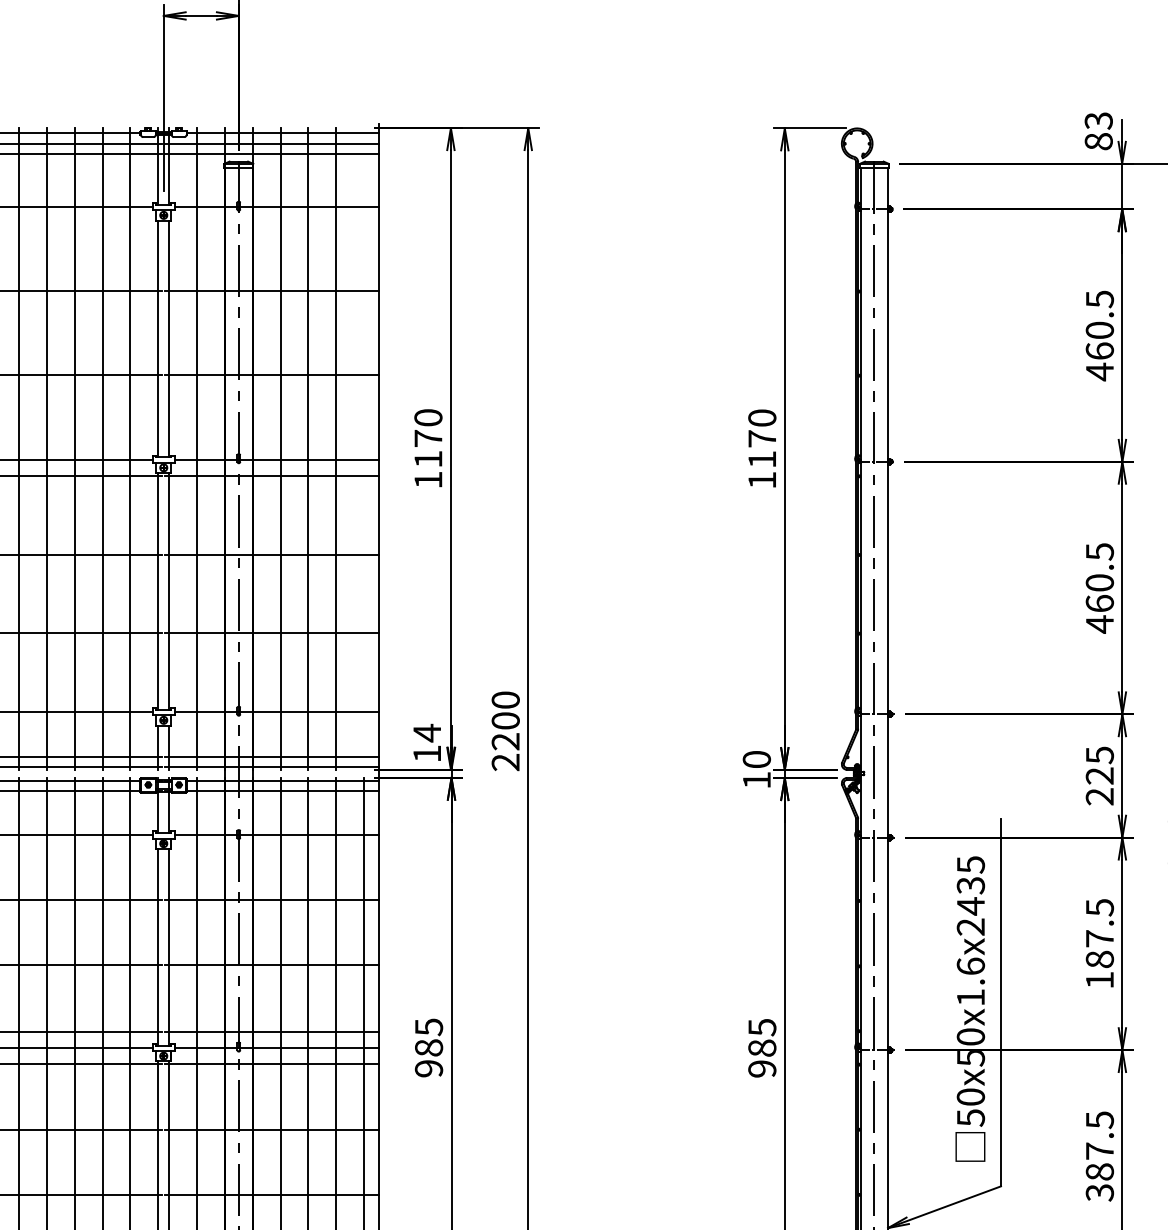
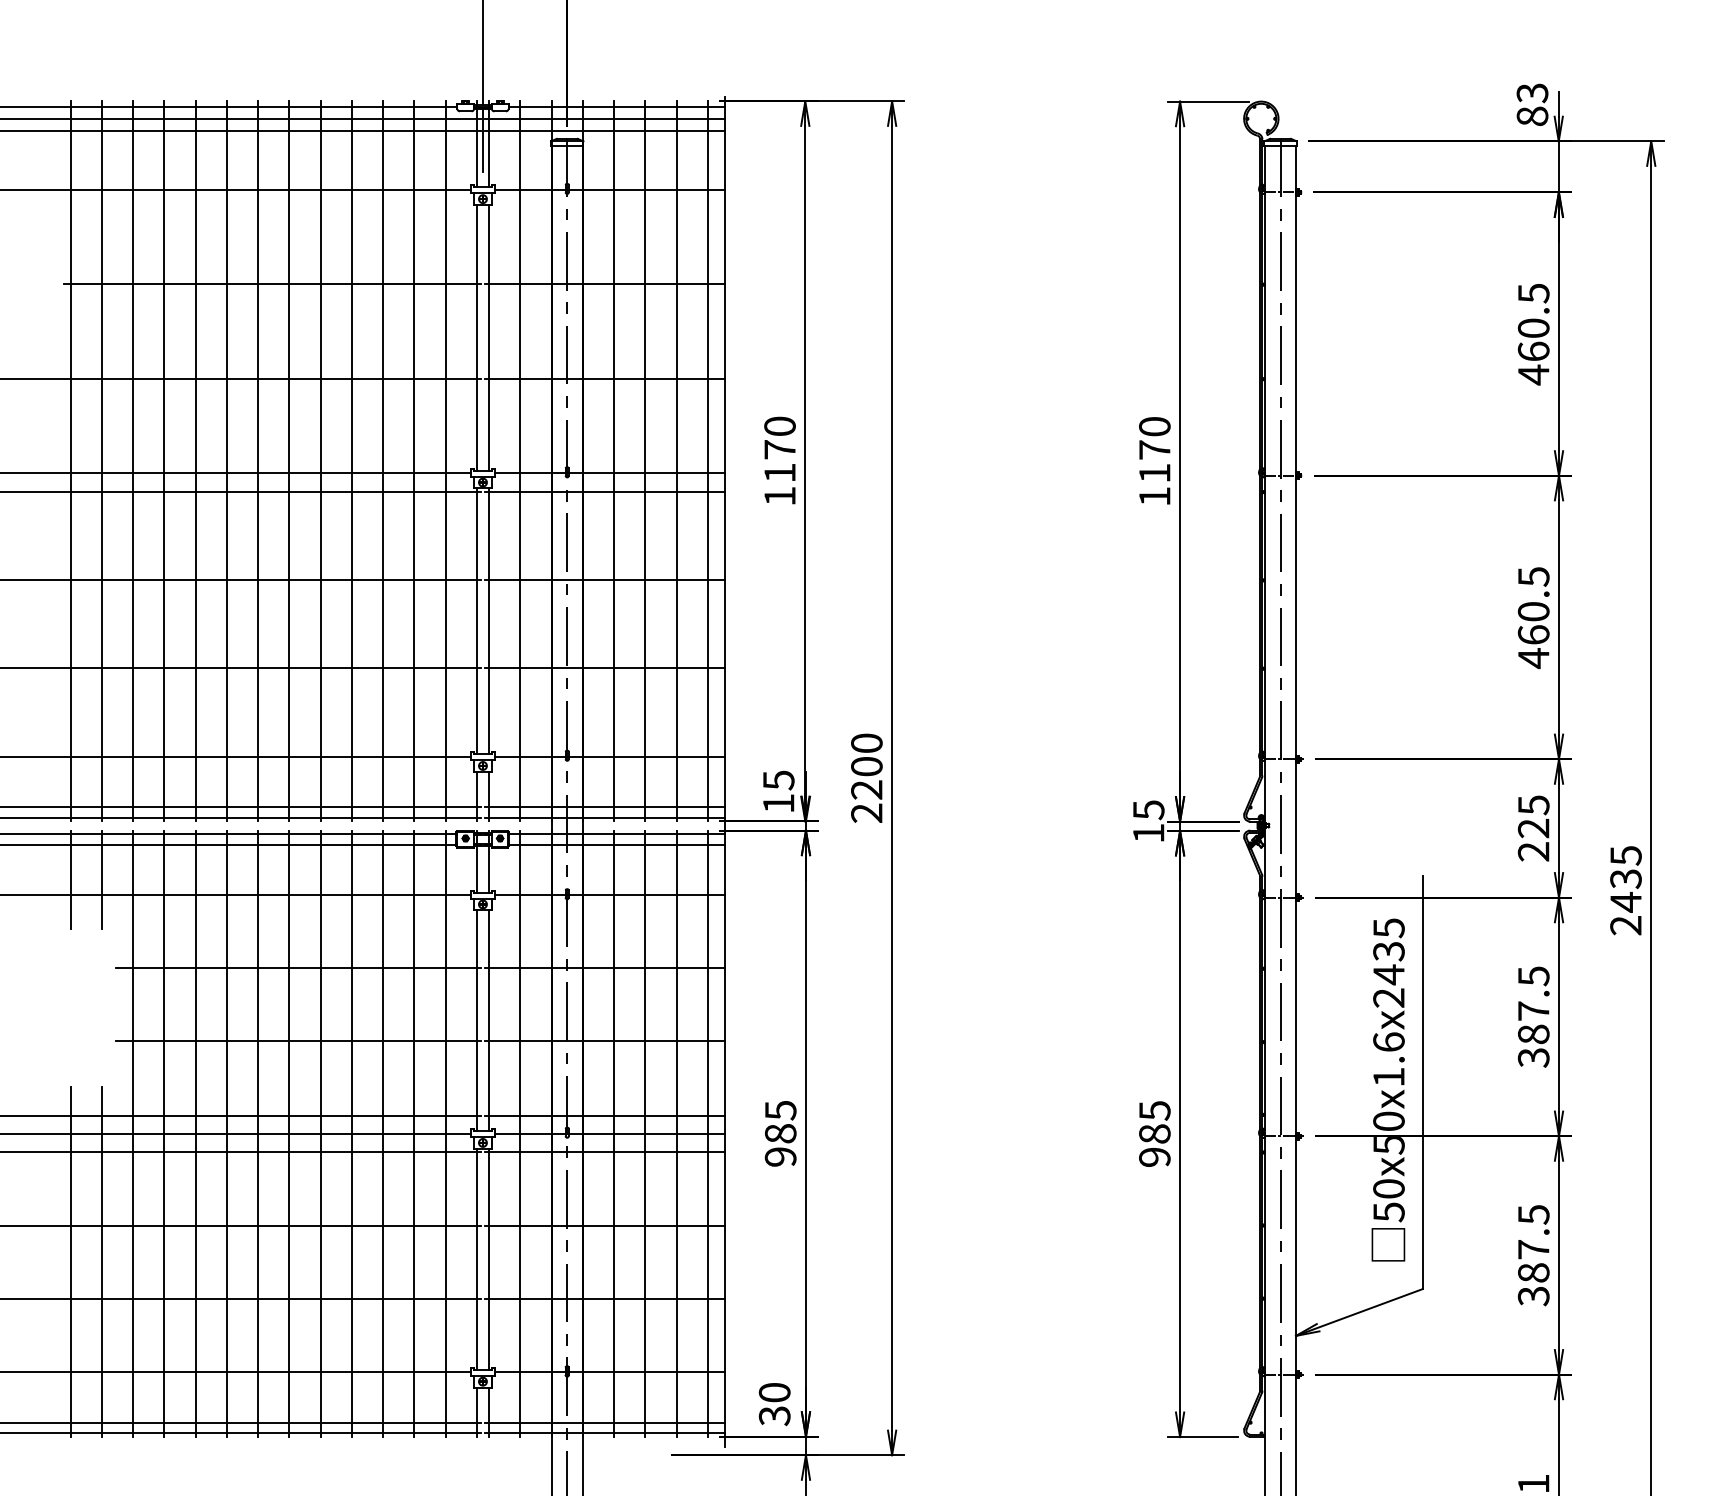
line: (363, 449) -> (707, 461), added
text: (427, 733) -> (778, 780), 14 -> 15
text: (756, 759) -> (1148, 810), 10 -> 15
text: (1099, 980) -> (1533, 1057), 187.5 -> 387.5

